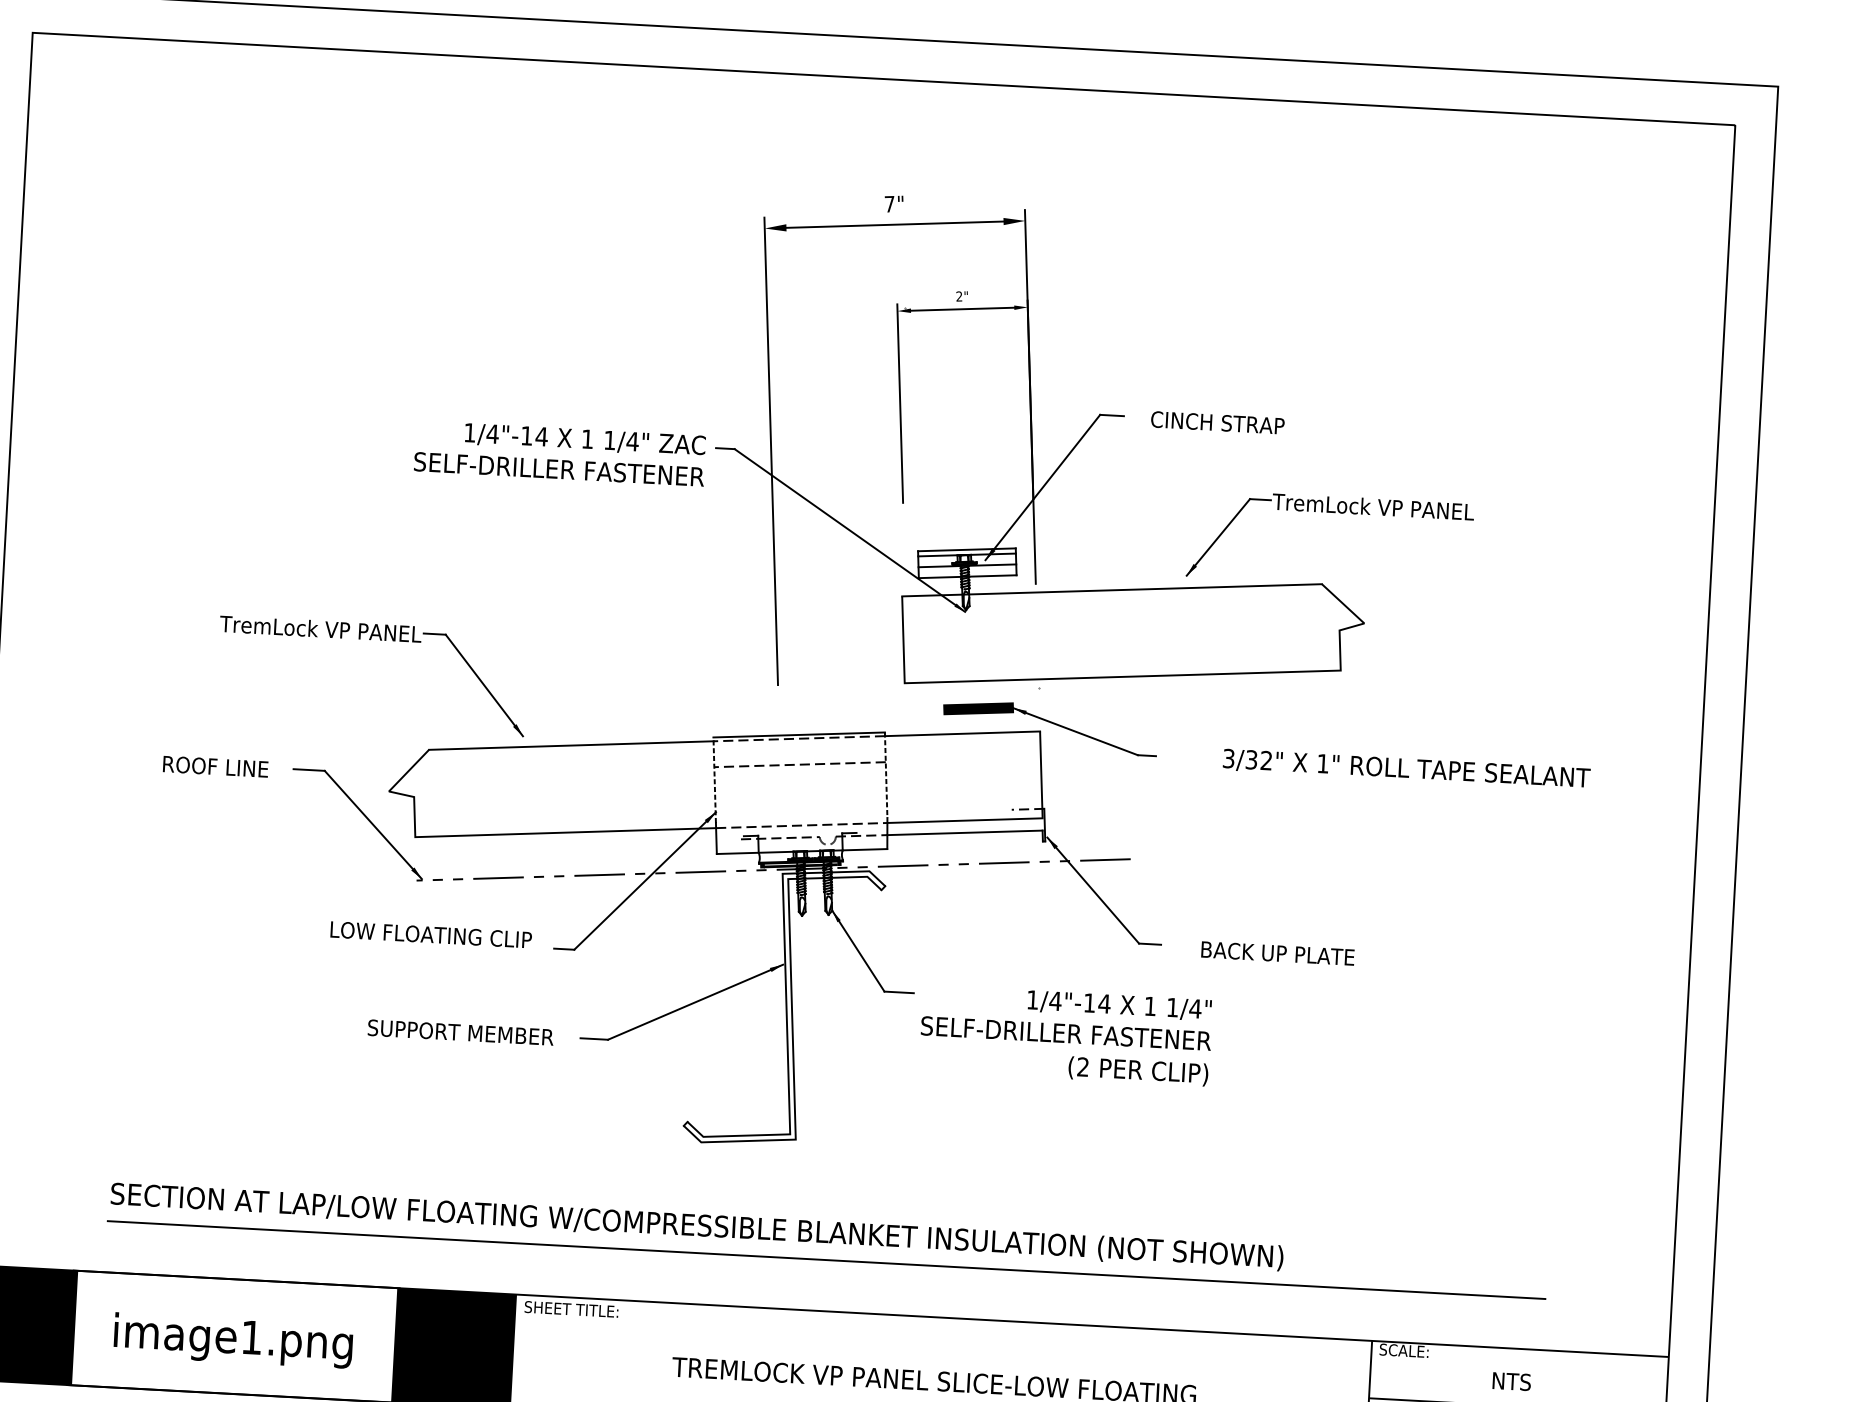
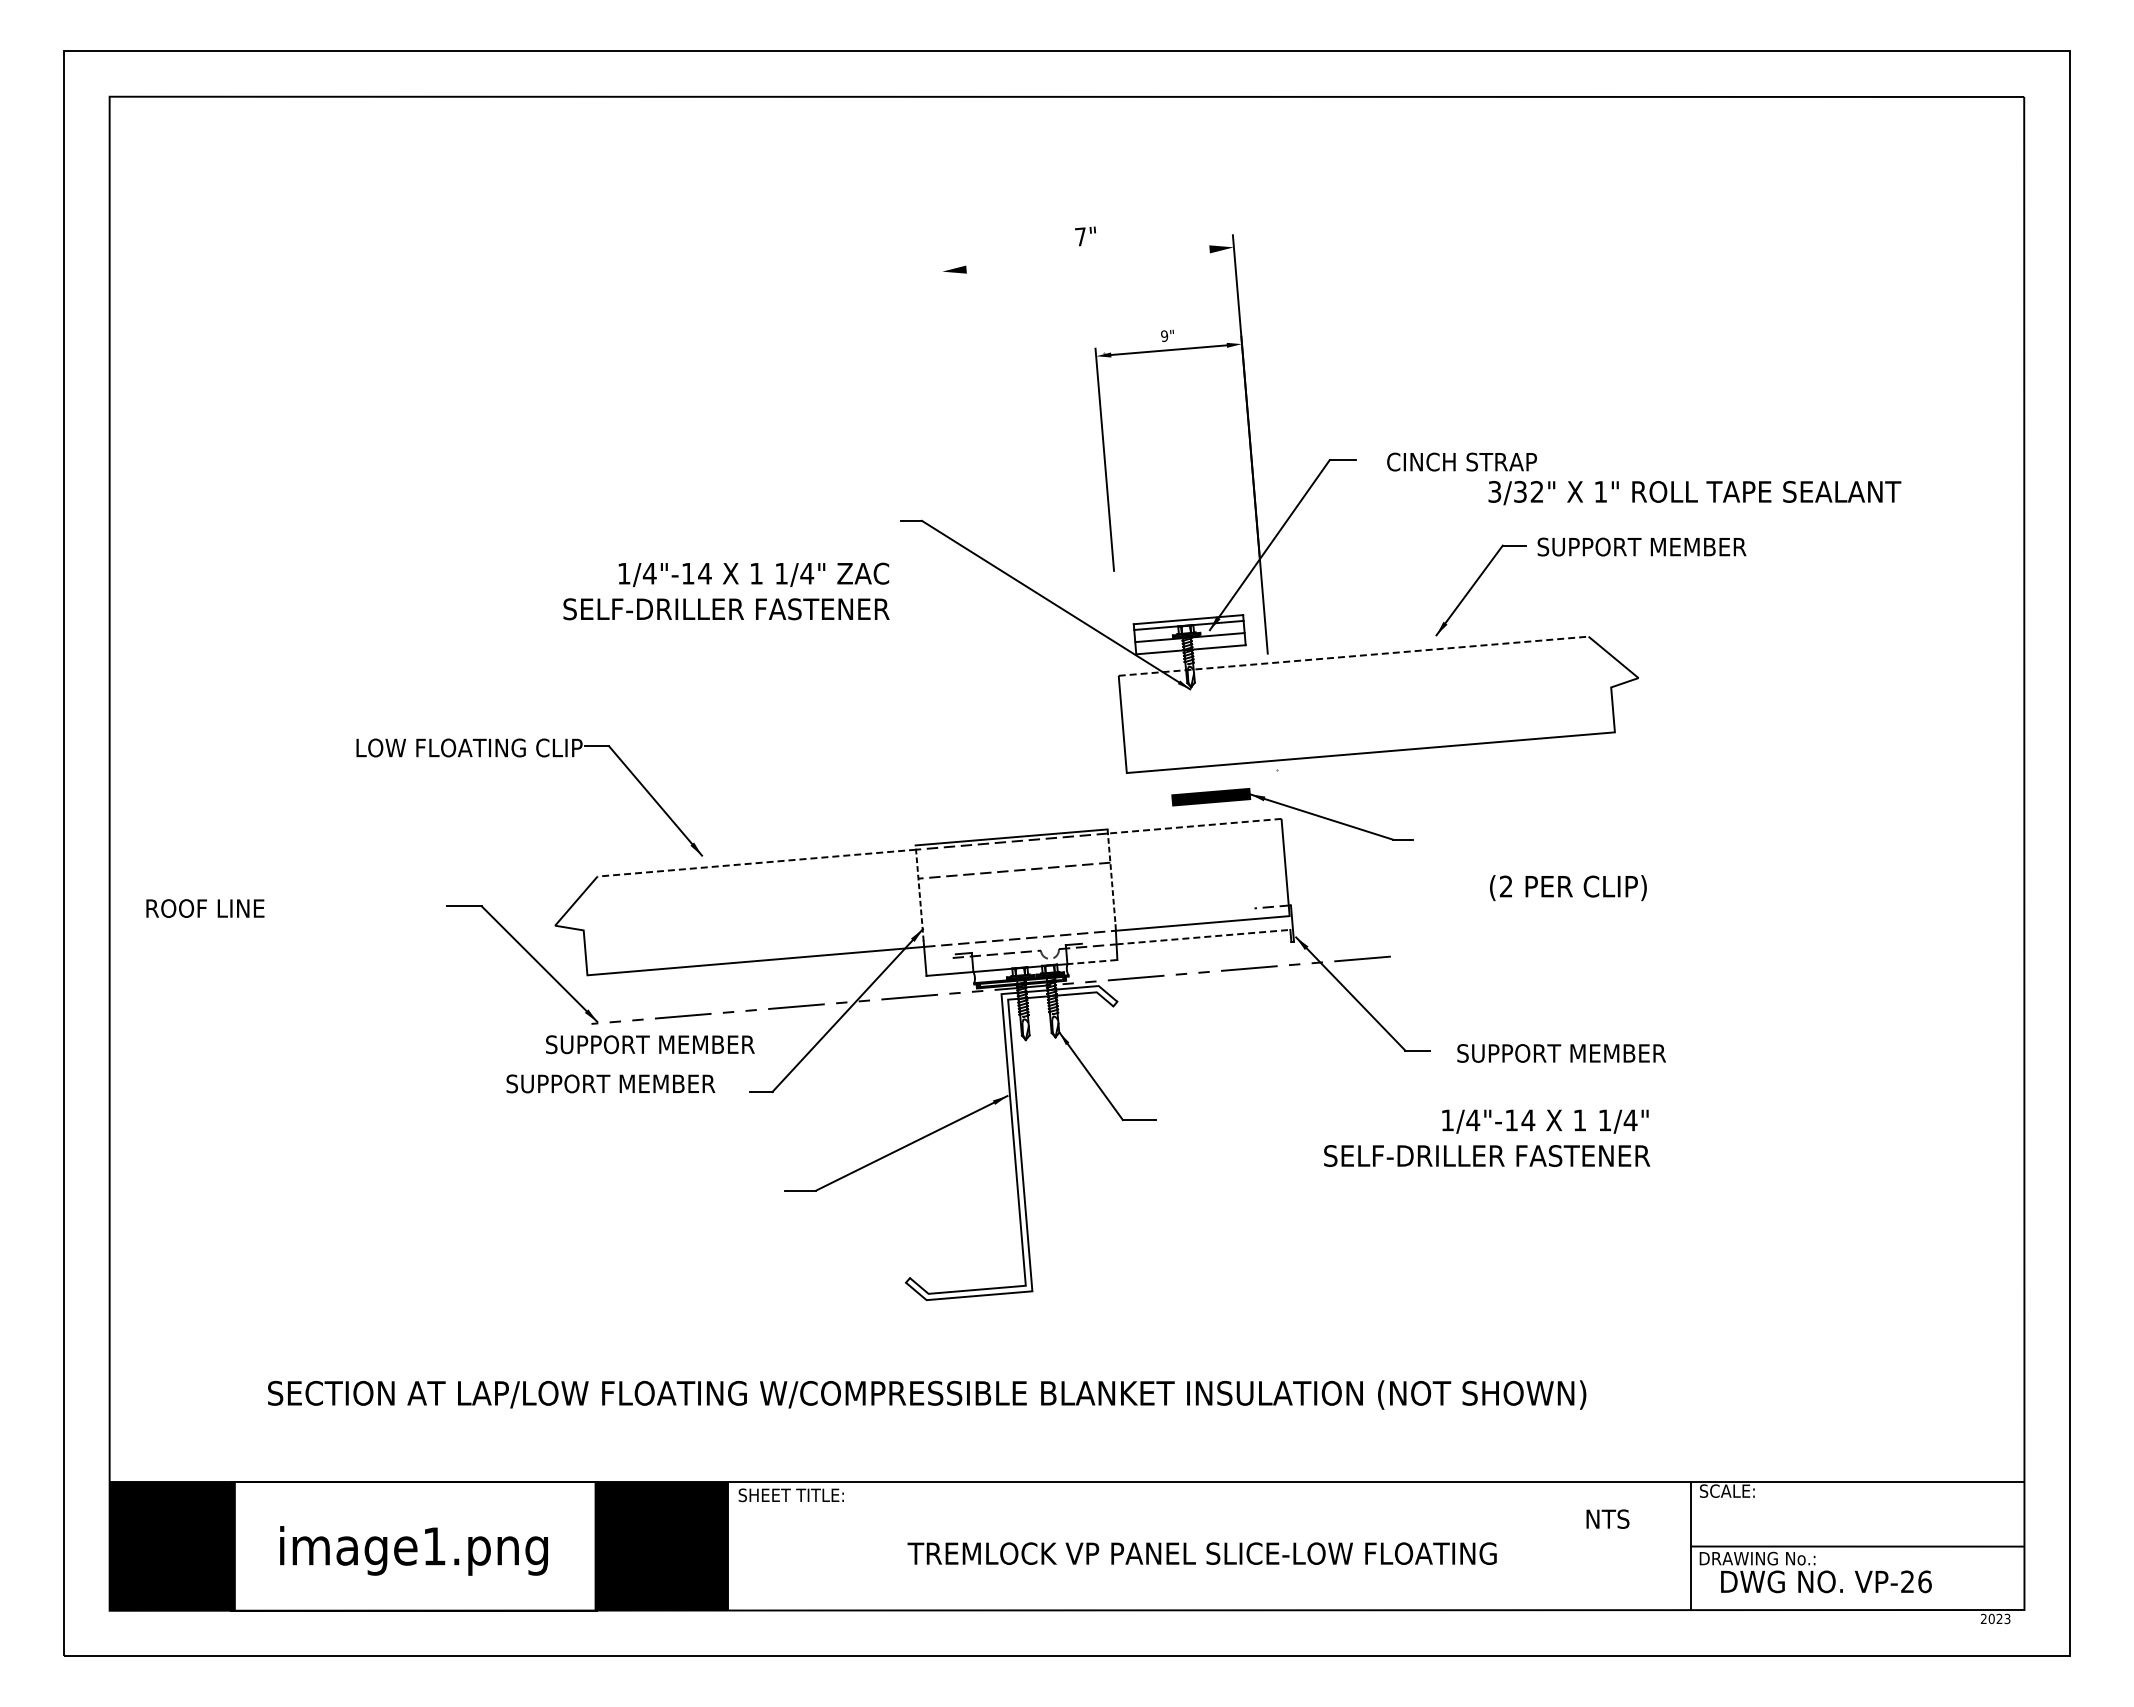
line: (894, 224) -> (1087, 259), removed
text: (959, 295) -> (1164, 335), 2" -> 9"
line: (770, 450) -> (962, 520), removed
text: (560, 453) -> (726, 591), moved
text: (1373, 506) -> (1641, 546), TremLock VP PANEL -> SUPPORT MEMBER
line: (1111, 590) -> (1353, 656), solid -> dashed
text: (320, 628) -> (468, 747), TremLock VP PANEL -> LOW FLOATING CLIP
line: (962, 734) -> (1194, 826), solid -> dashed
line: (571, 745) -> (756, 863), solid -> dashed
text: (215, 766) -> (205, 908), moved
text: (1406, 769) -> (1694, 493), moved
line: (964, 833) -> (1203, 937), solid -> dashed
line: (865, 850) -> (1092, 962), solid -> dashed
text: (431, 934) -> (611, 1083), LOW FLOATING CLIP -> SUPPORT MEMBER
text: (1277, 953) -> (1561, 1053), BACK UP PLATE -> SUPPORT MEMBER
text: (1067, 1017) -> (1487, 1137), moved
text: (460, 1032) -> (650, 1044), moved
text: (1138, 1071) -> (1568, 888), moved
line: (826, 1260) -> (1074, 1424), removed
text: (1511, 1380) -> (1607, 1518), moved

